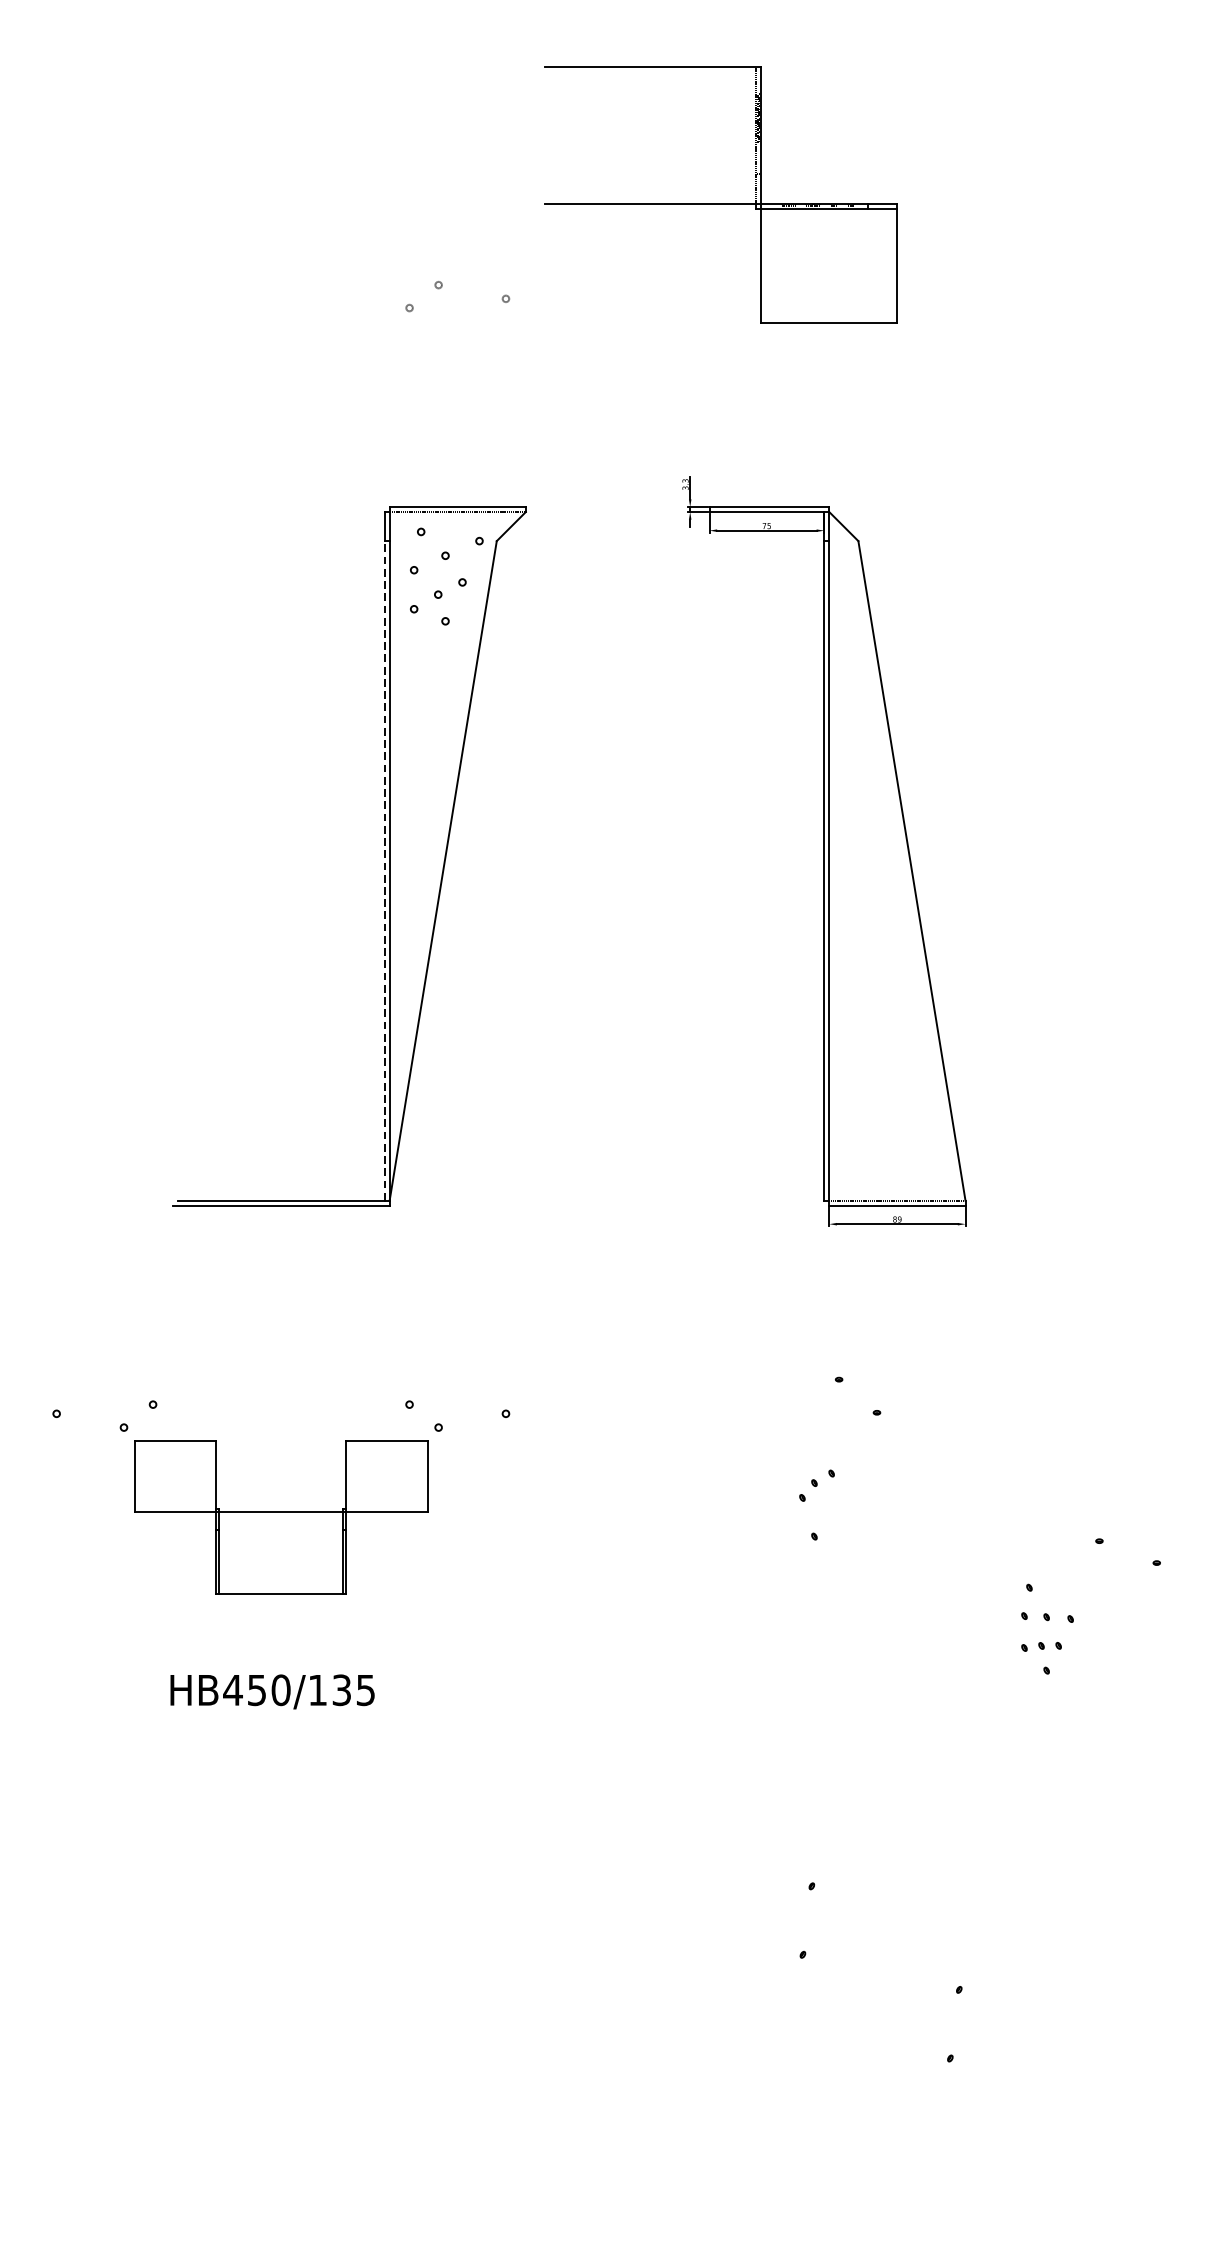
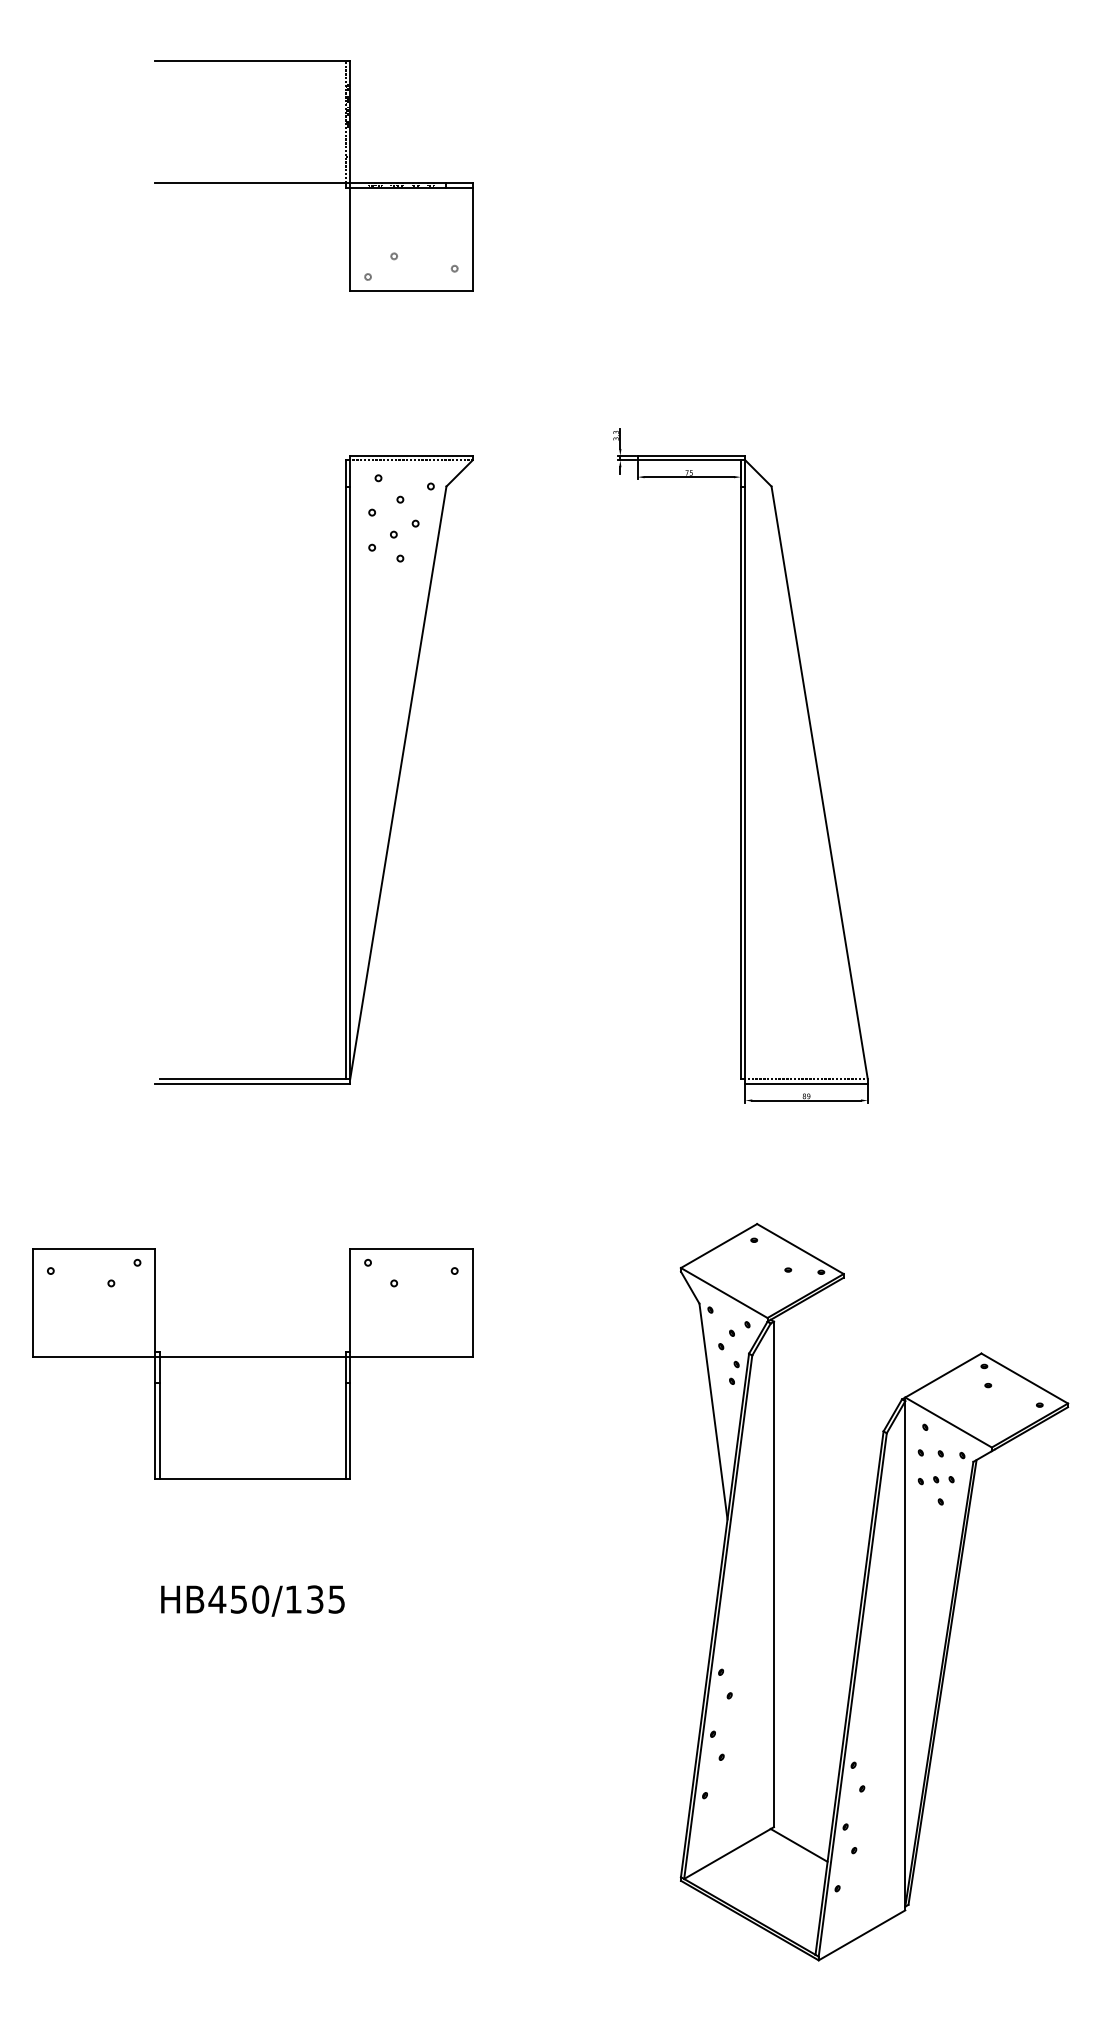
part: (720, 202) -> (313, 182), moved
line: (384, 870) -> (345, 782), dashed -> solid
part: (281, 1516) -> (252, 1363), size x1.67
text: (272, 1691) -> (252, 1600), moved
part: (972, 1771) -> (874, 1592), added

